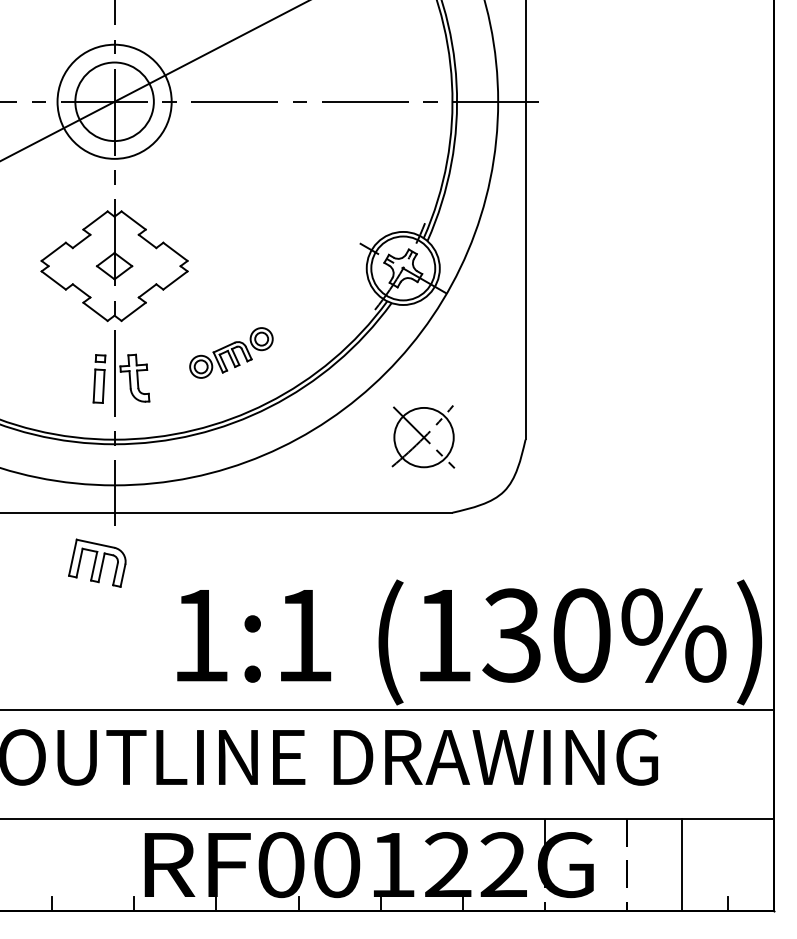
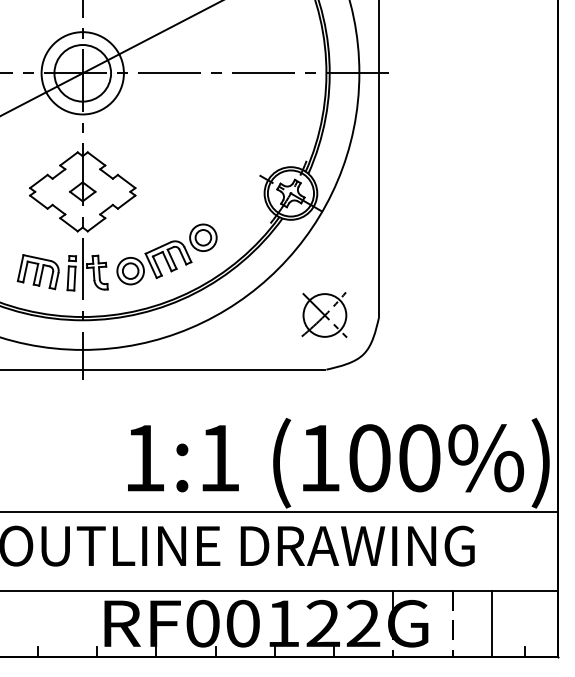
part: (230, 353) -> (166, 254), size x1.67
part: (423, 436) -> (324, 314), moved
part: (96, 563) -> (37, 272), moved
text: (512, 635) -> (369, 458), (130%) -> (100%)

